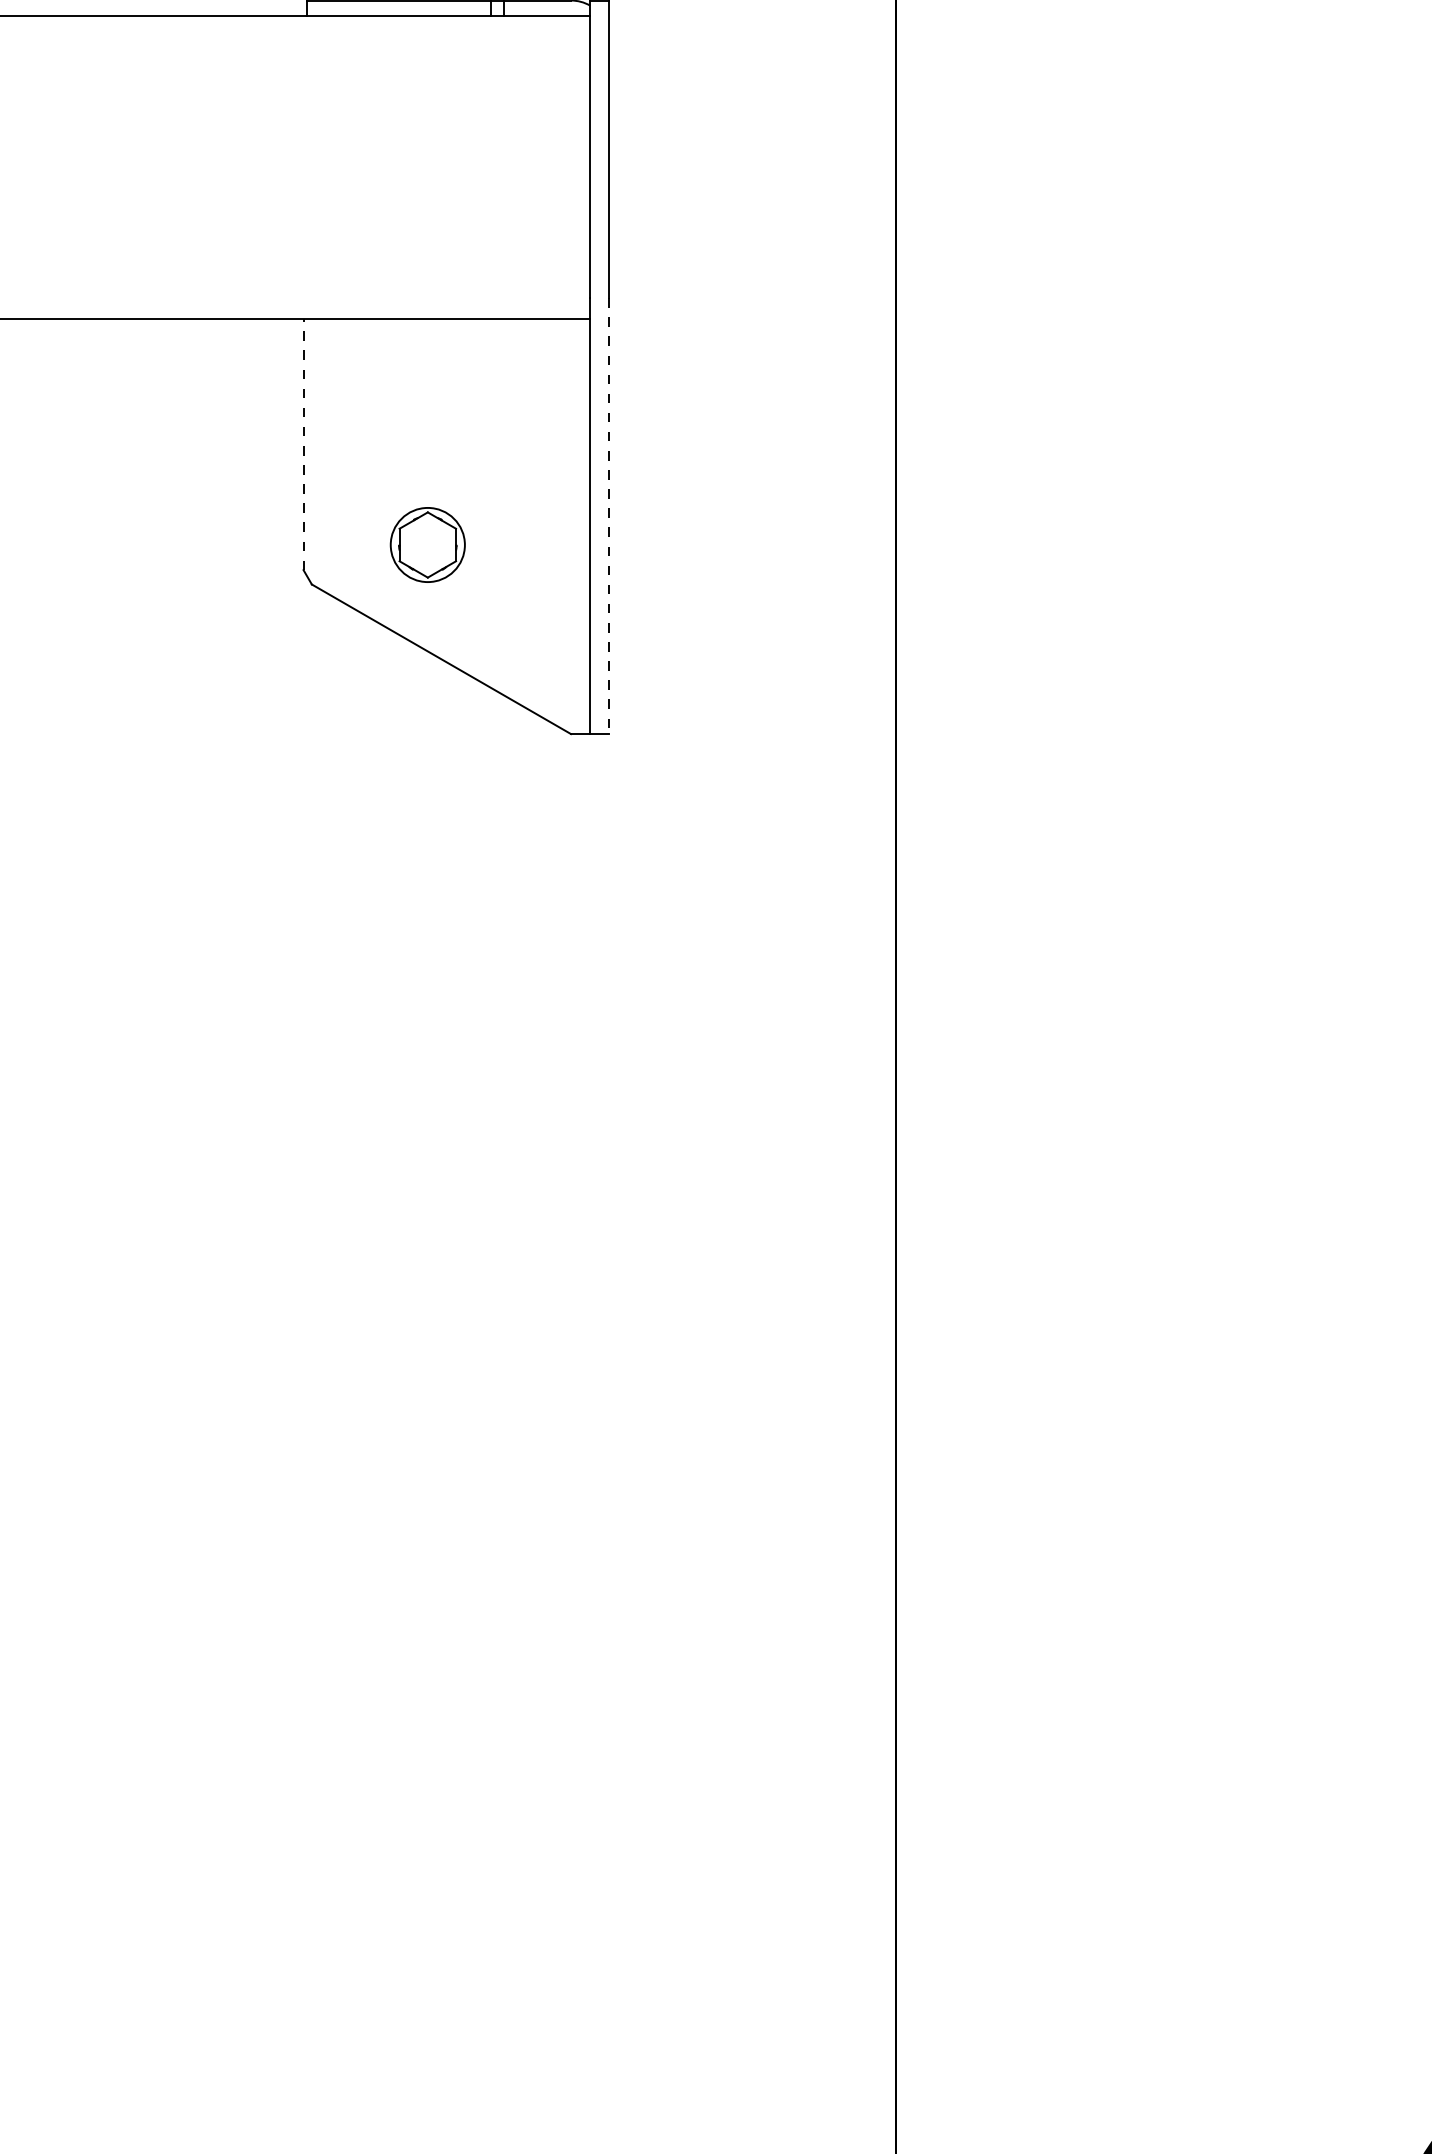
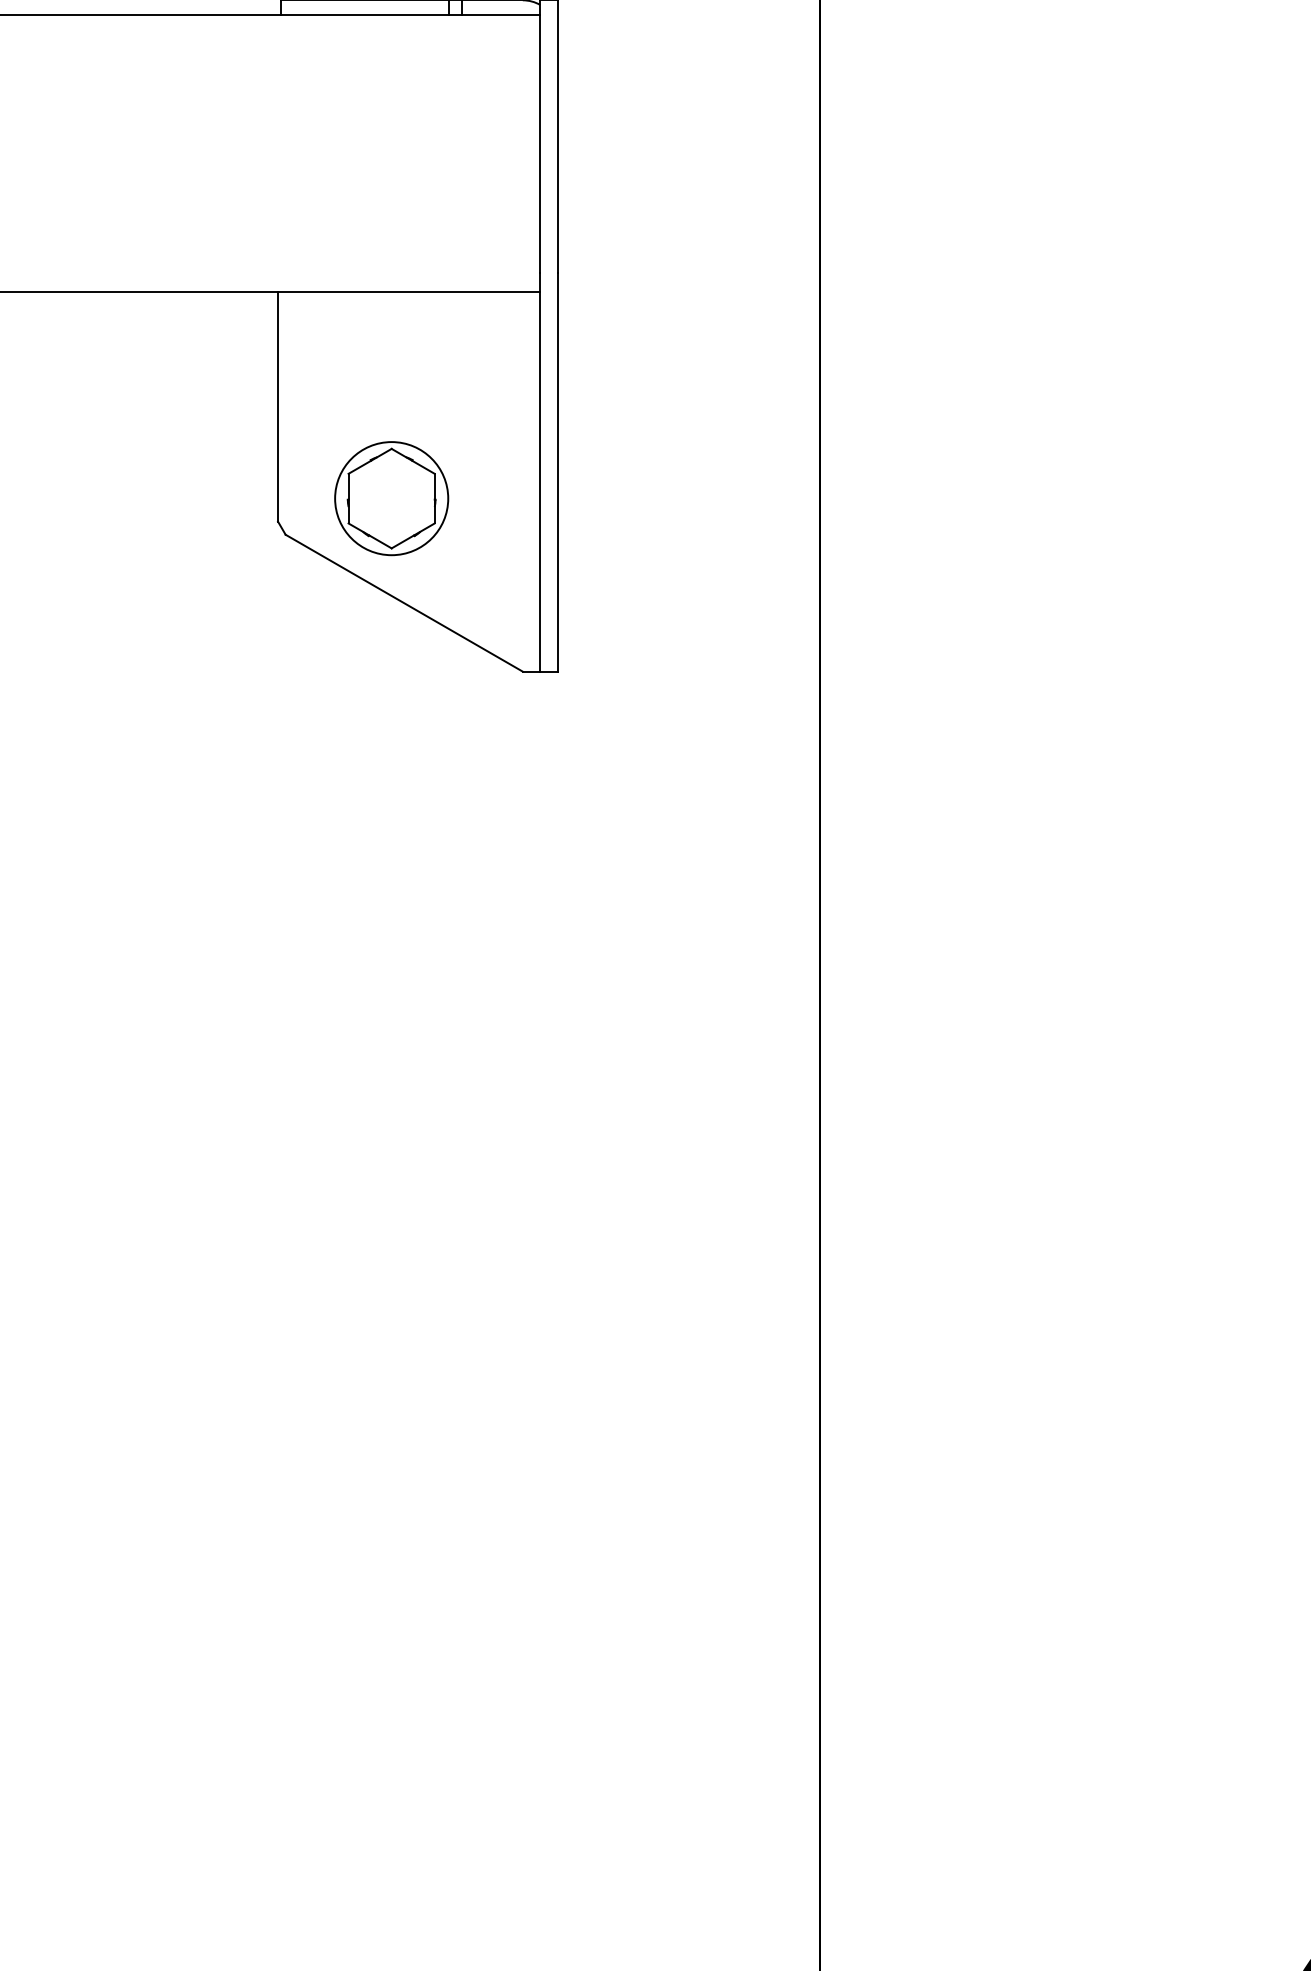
line: (303, 444) -> (277, 406), dashed -> solid
line: (609, 516) -> (558, 472), dashed -> solid
part: (427, 544) -> (391, 498), size x1.67

